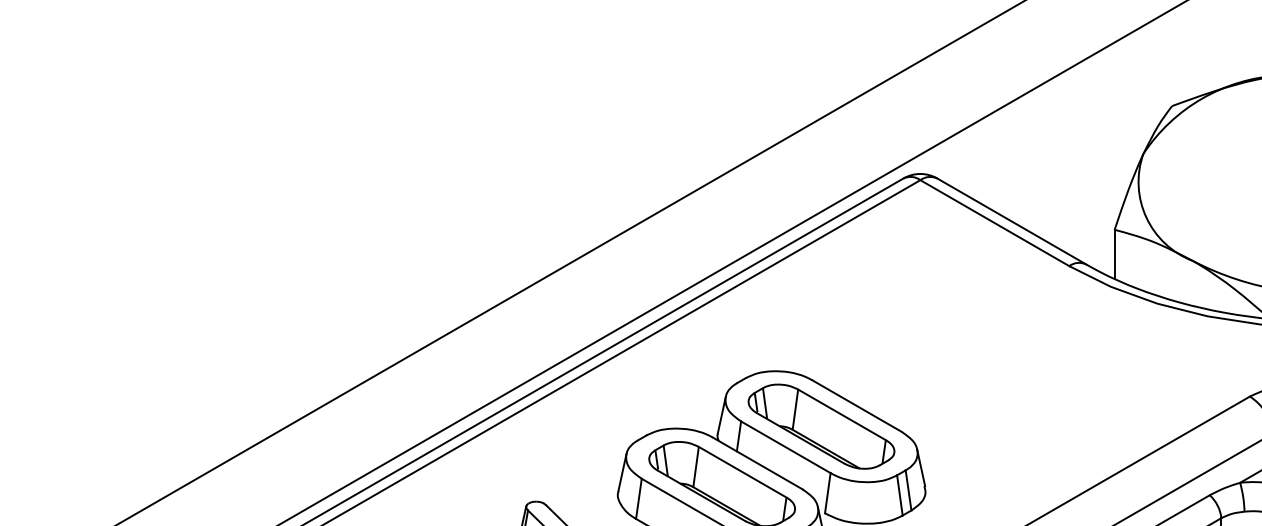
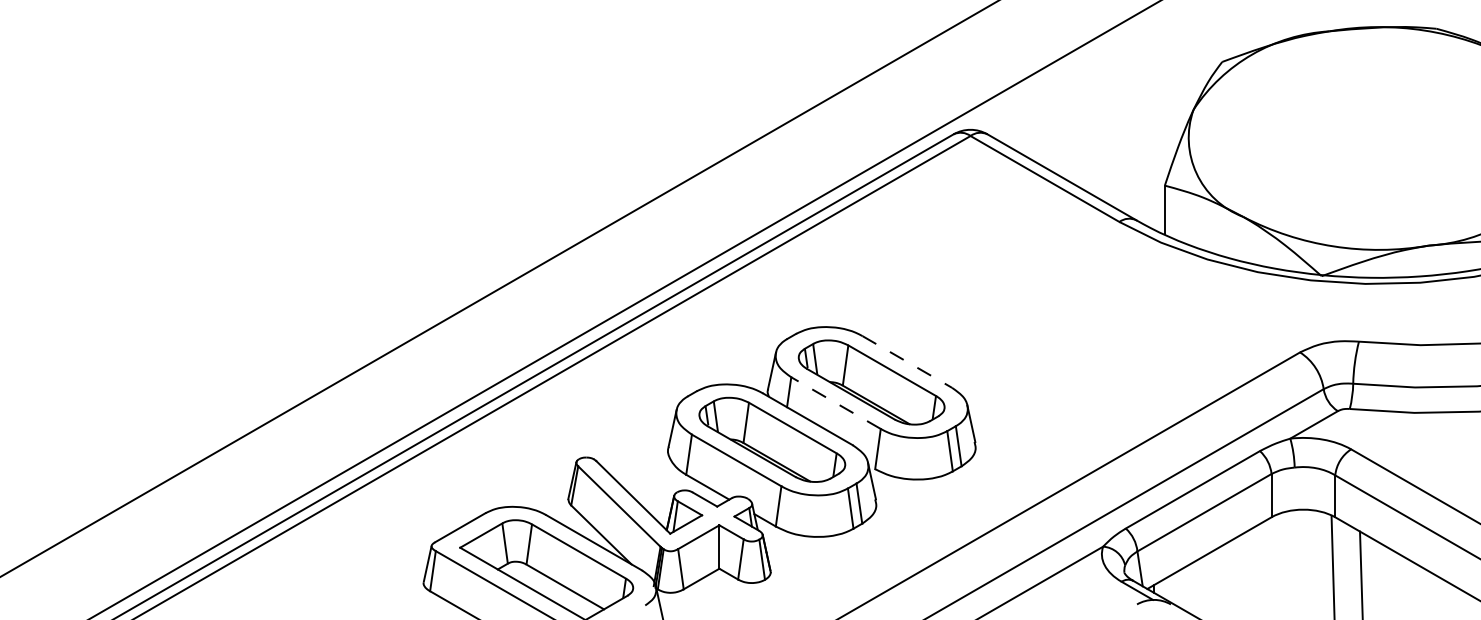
line: (857, 405) -> (907, 361), solid -> dashed
line: (786, 447) -> (836, 403), solid -> dashed

